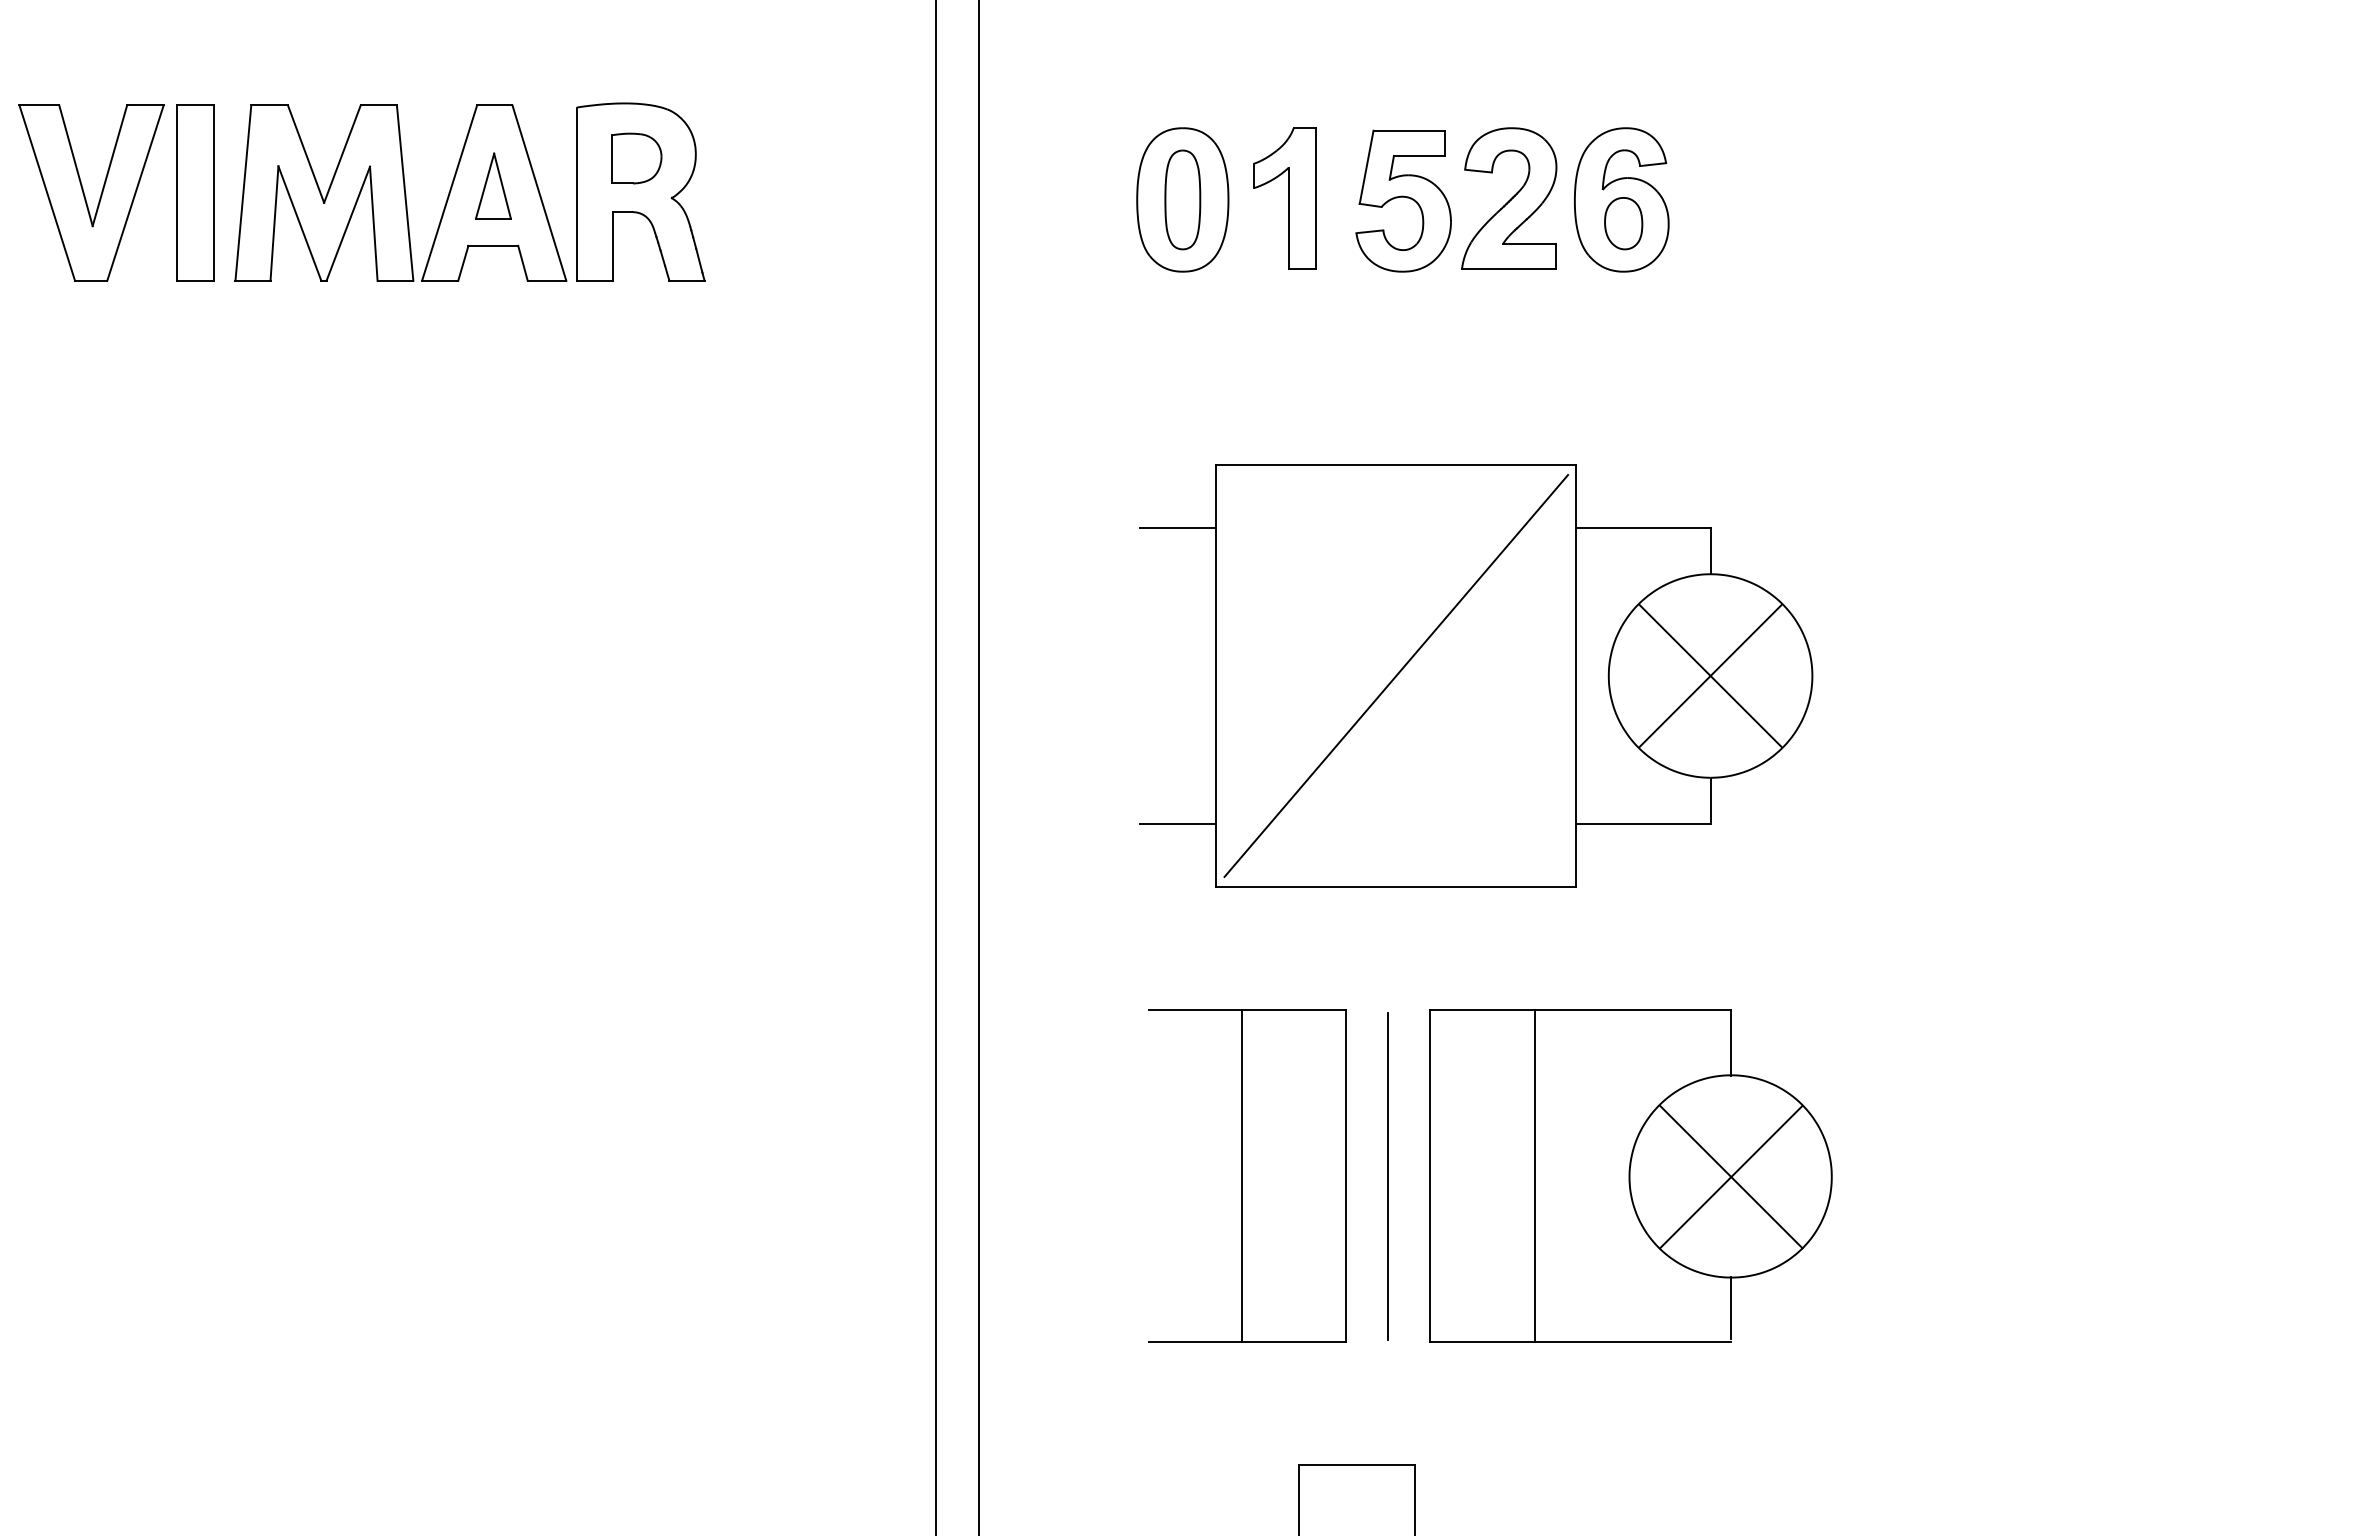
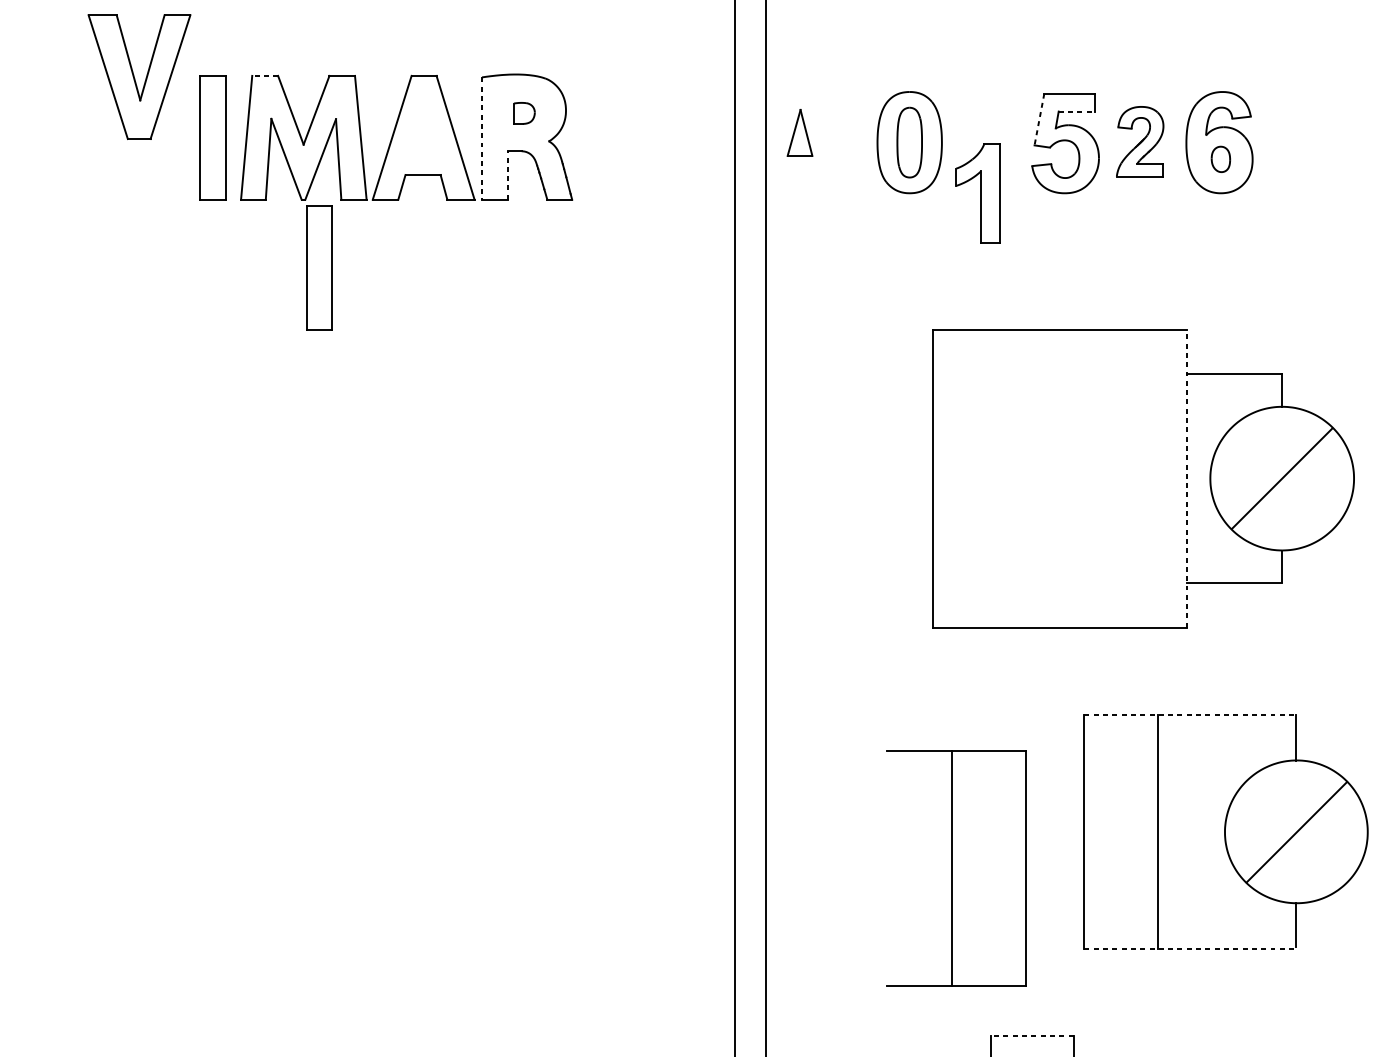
line: (269, 105) -> (265, 75), solid -> dashed
line: (1419, 155) -> (1076, 111), solid -> dashed
part: (636, 158) -> (524, 113), size x0.6
line: (1366, 167) -> (1039, 119), solid -> dashed
part: (493, 185) -> (800, 132), moved
line: (576, 194) -> (481, 138), solid -> dashed
part: (85, 195) -> (135, 78), moved
part: (1284, 198) -> (977, 193), moved
part: (1509, 198) -> (1140, 141), size x0.7
part: (1623, 223) -> (1220, 159), size x0.7
line: (613, 246) -> (507, 175), solid -> dashed
part: (346, 376) -> (319, 267), added
line: (1177, 528) -> (905, 374), removed
line: (1396, 675) -> (1060, 478), removed
line: (1575, 675) -> (1186, 478), solid -> dashed
line: (1710, 675) -> (1282, 478), removed
line: (1177, 823) -> (905, 582), removed
line: (1581, 1010) -> (1191, 714), solid -> dashed
part: (1247, 1175) -> (956, 867), moved
line: (1388, 1175) -> (1054, 831), removed
line: (1731, 1176) -> (1296, 831), removed
line: (1581, 1342) -> (1191, 949), solid -> dashed
line: (1356, 1465) -> (1032, 1035), solid -> dashed

